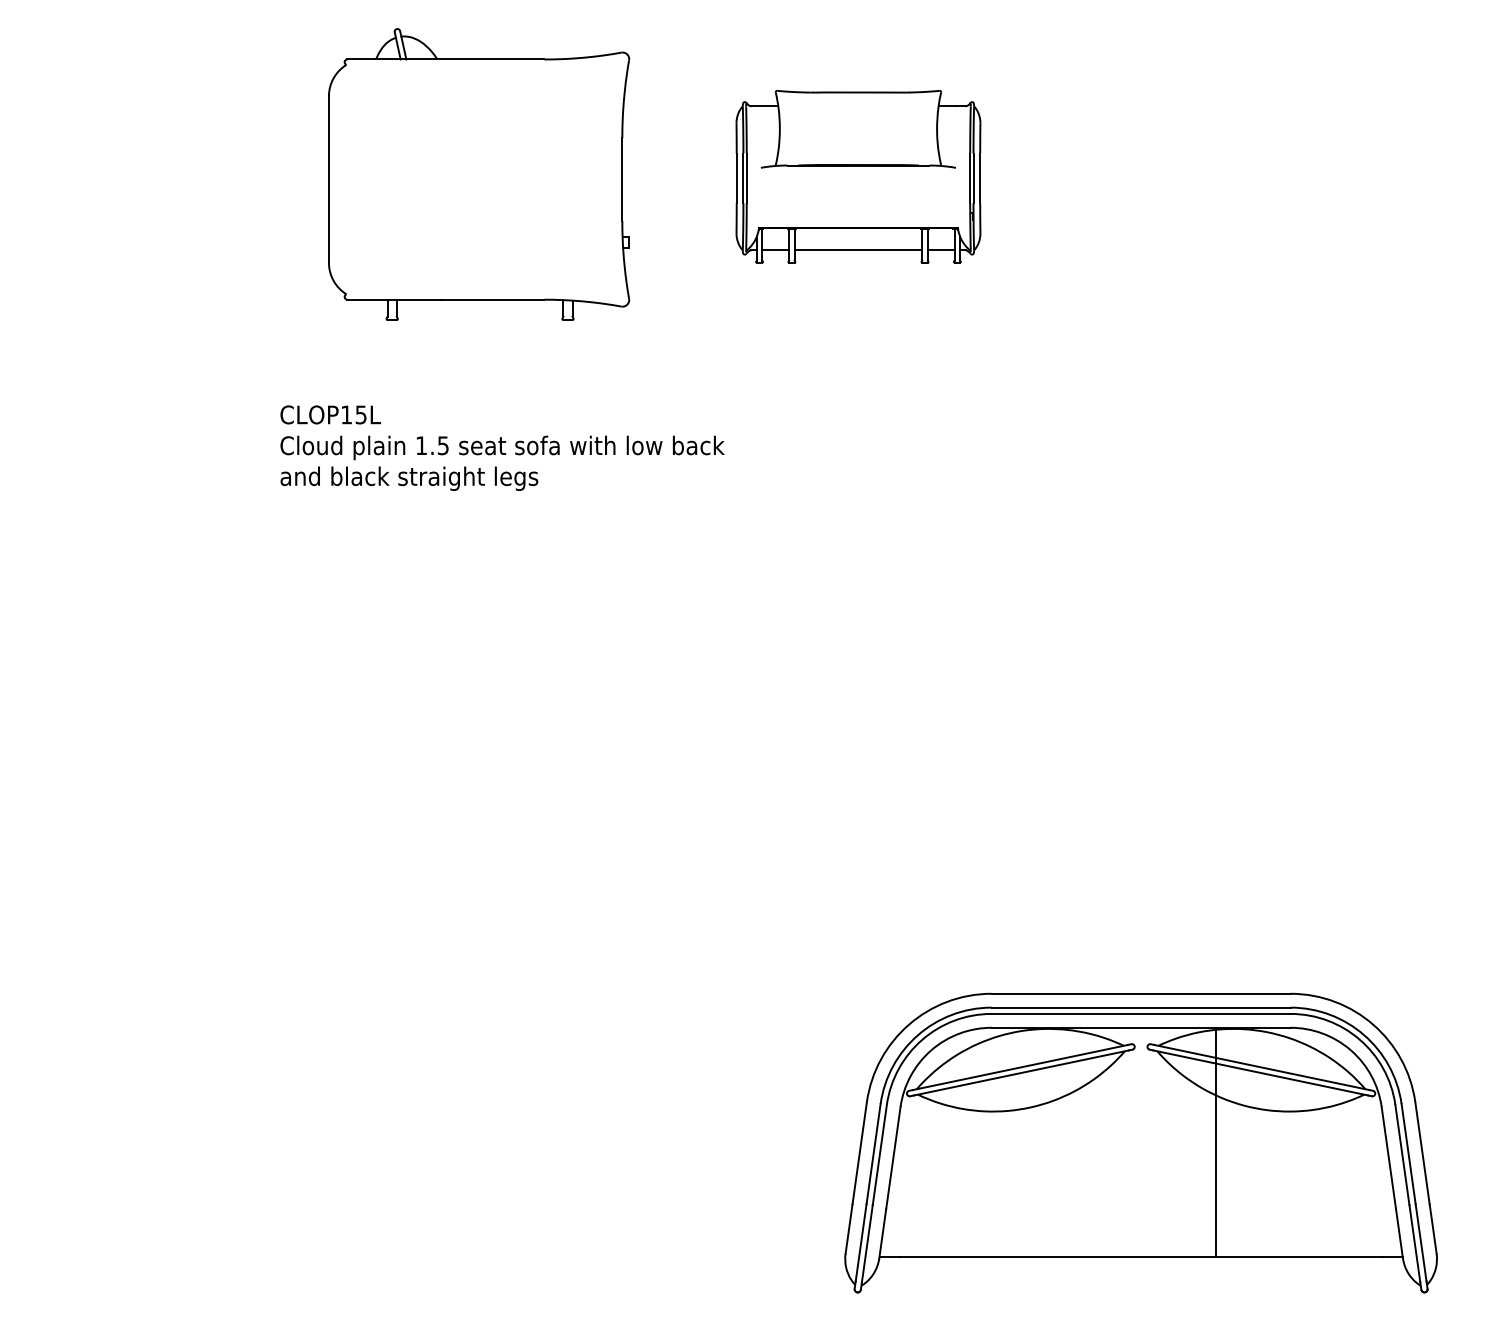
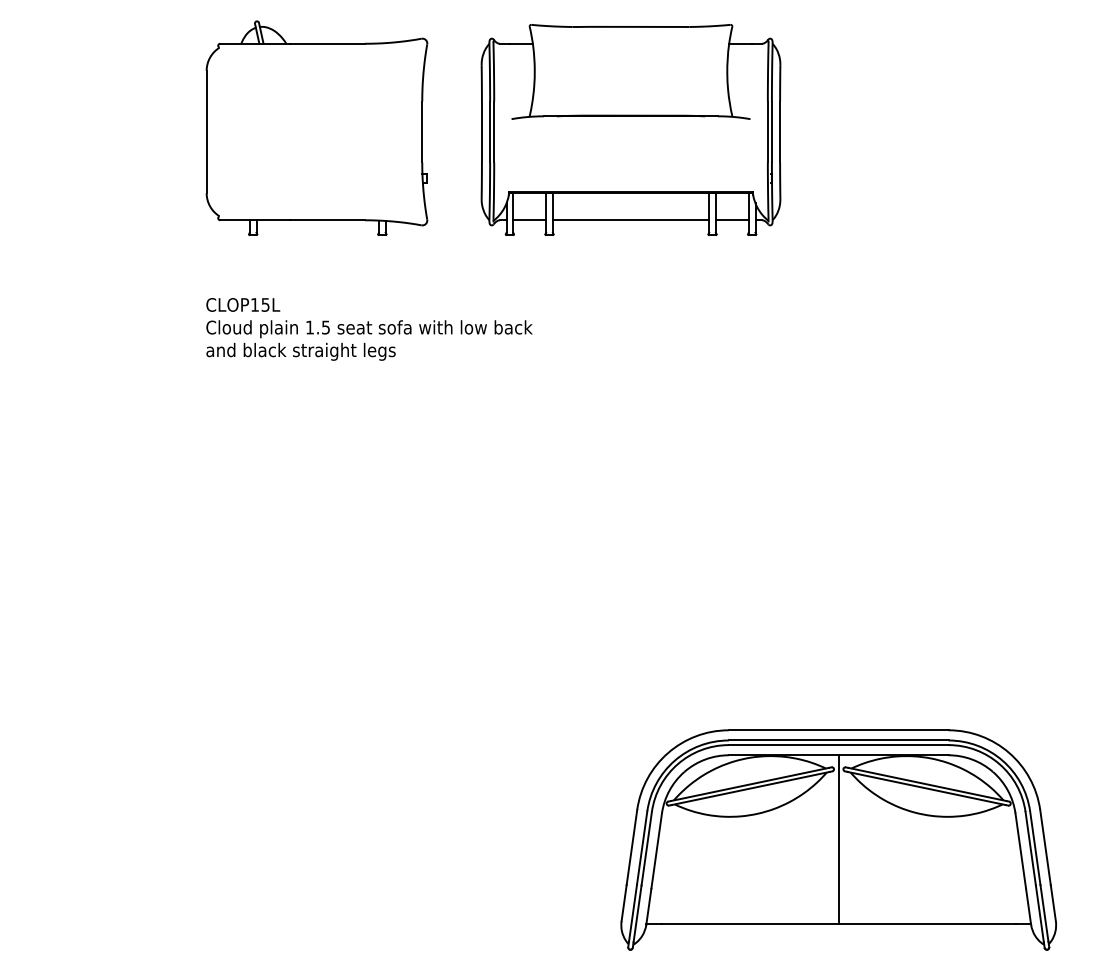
part: (479, 174) -> (317, 128), moved
part: (858, 176) -> (631, 129), size x1.67
line: (1216, 1141) -> (839, 838), moved

